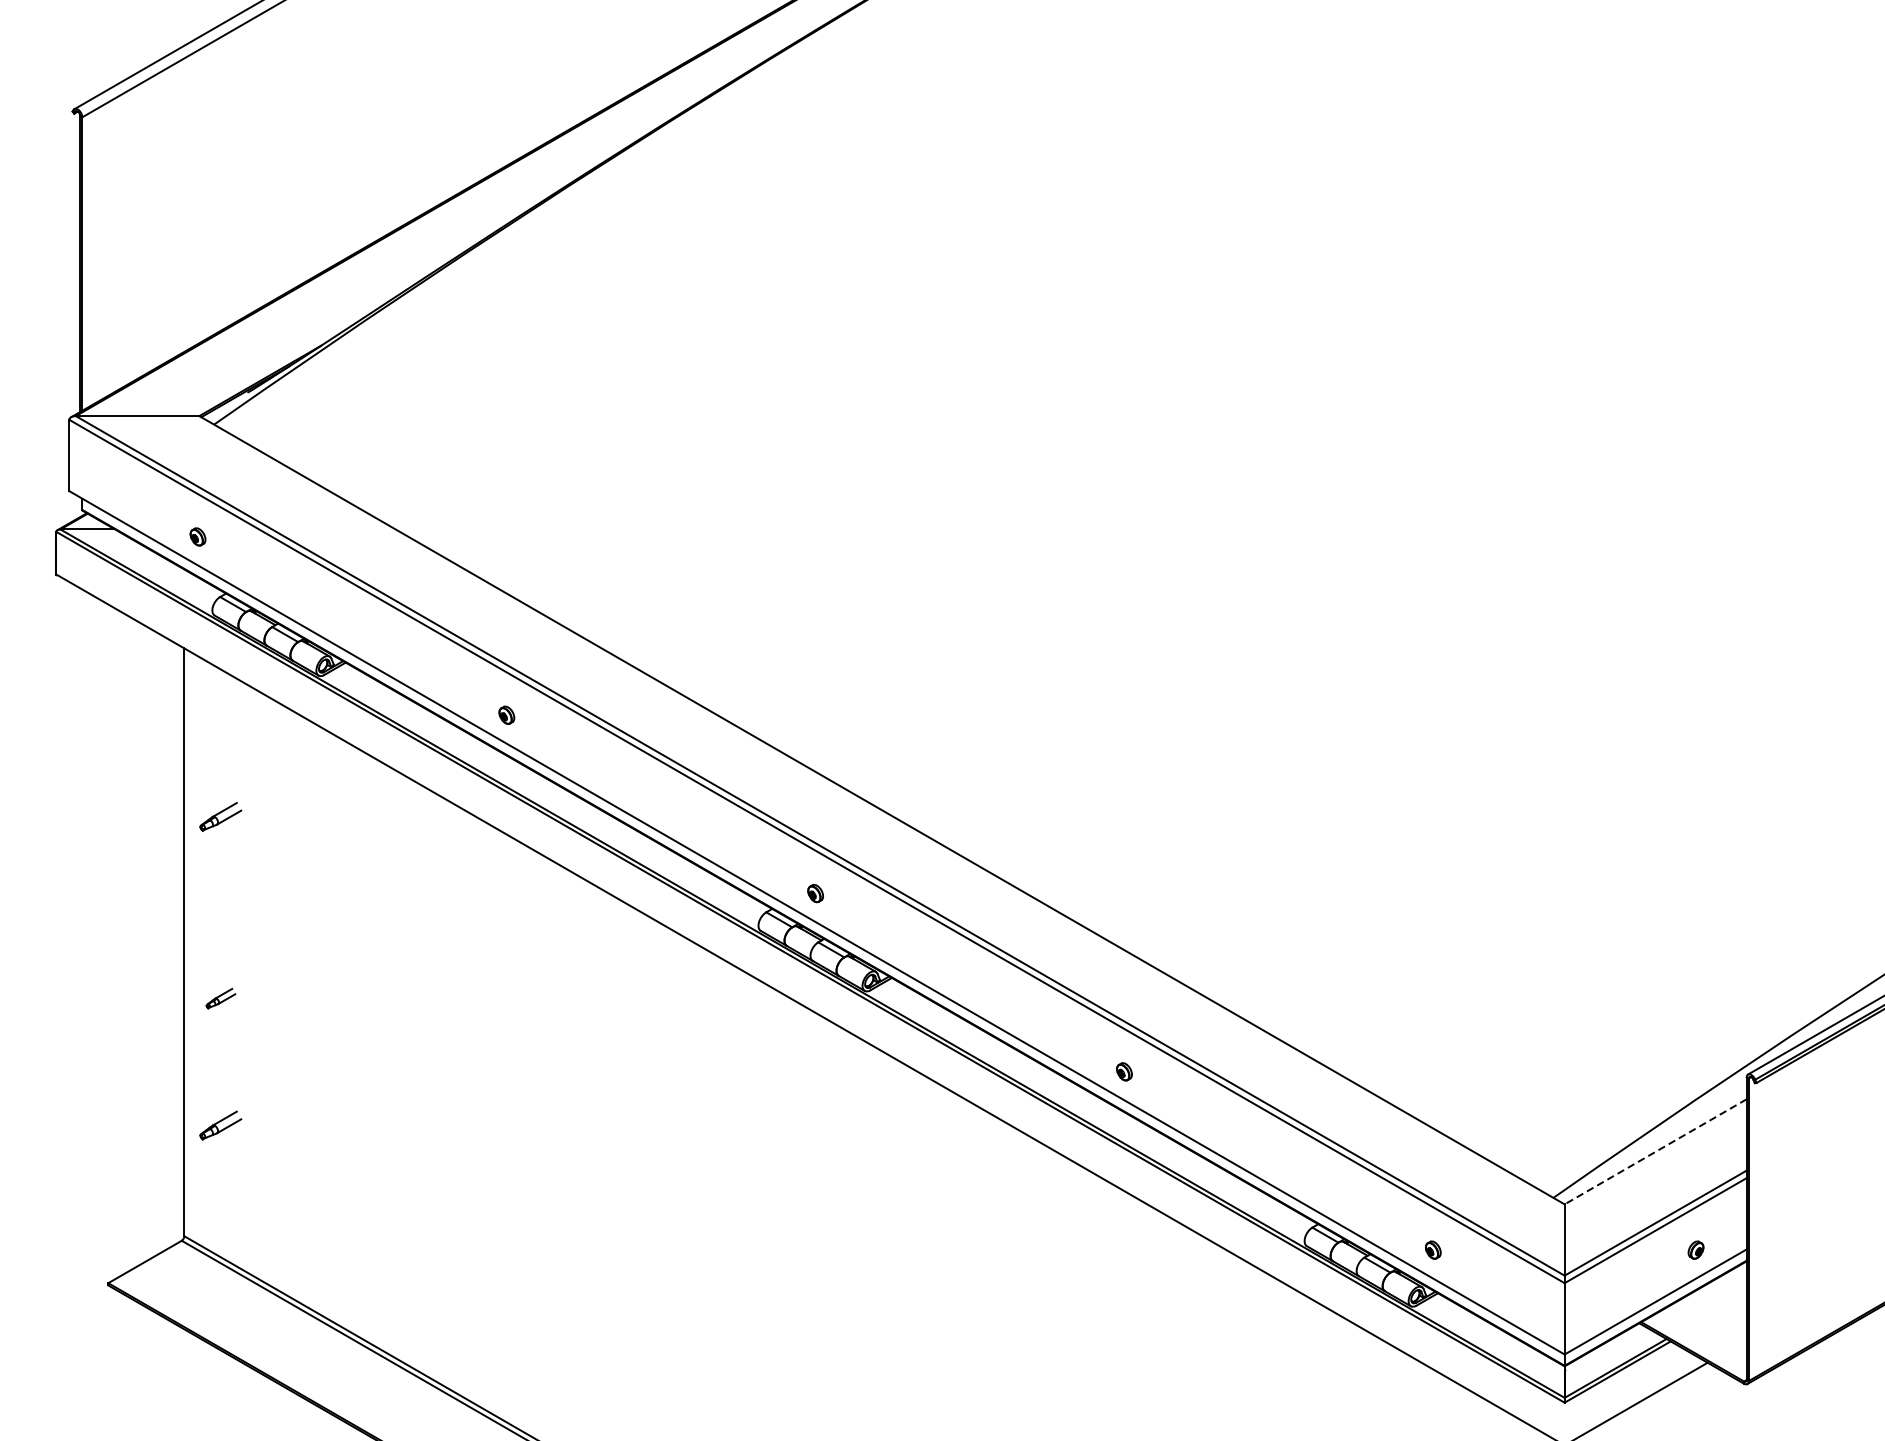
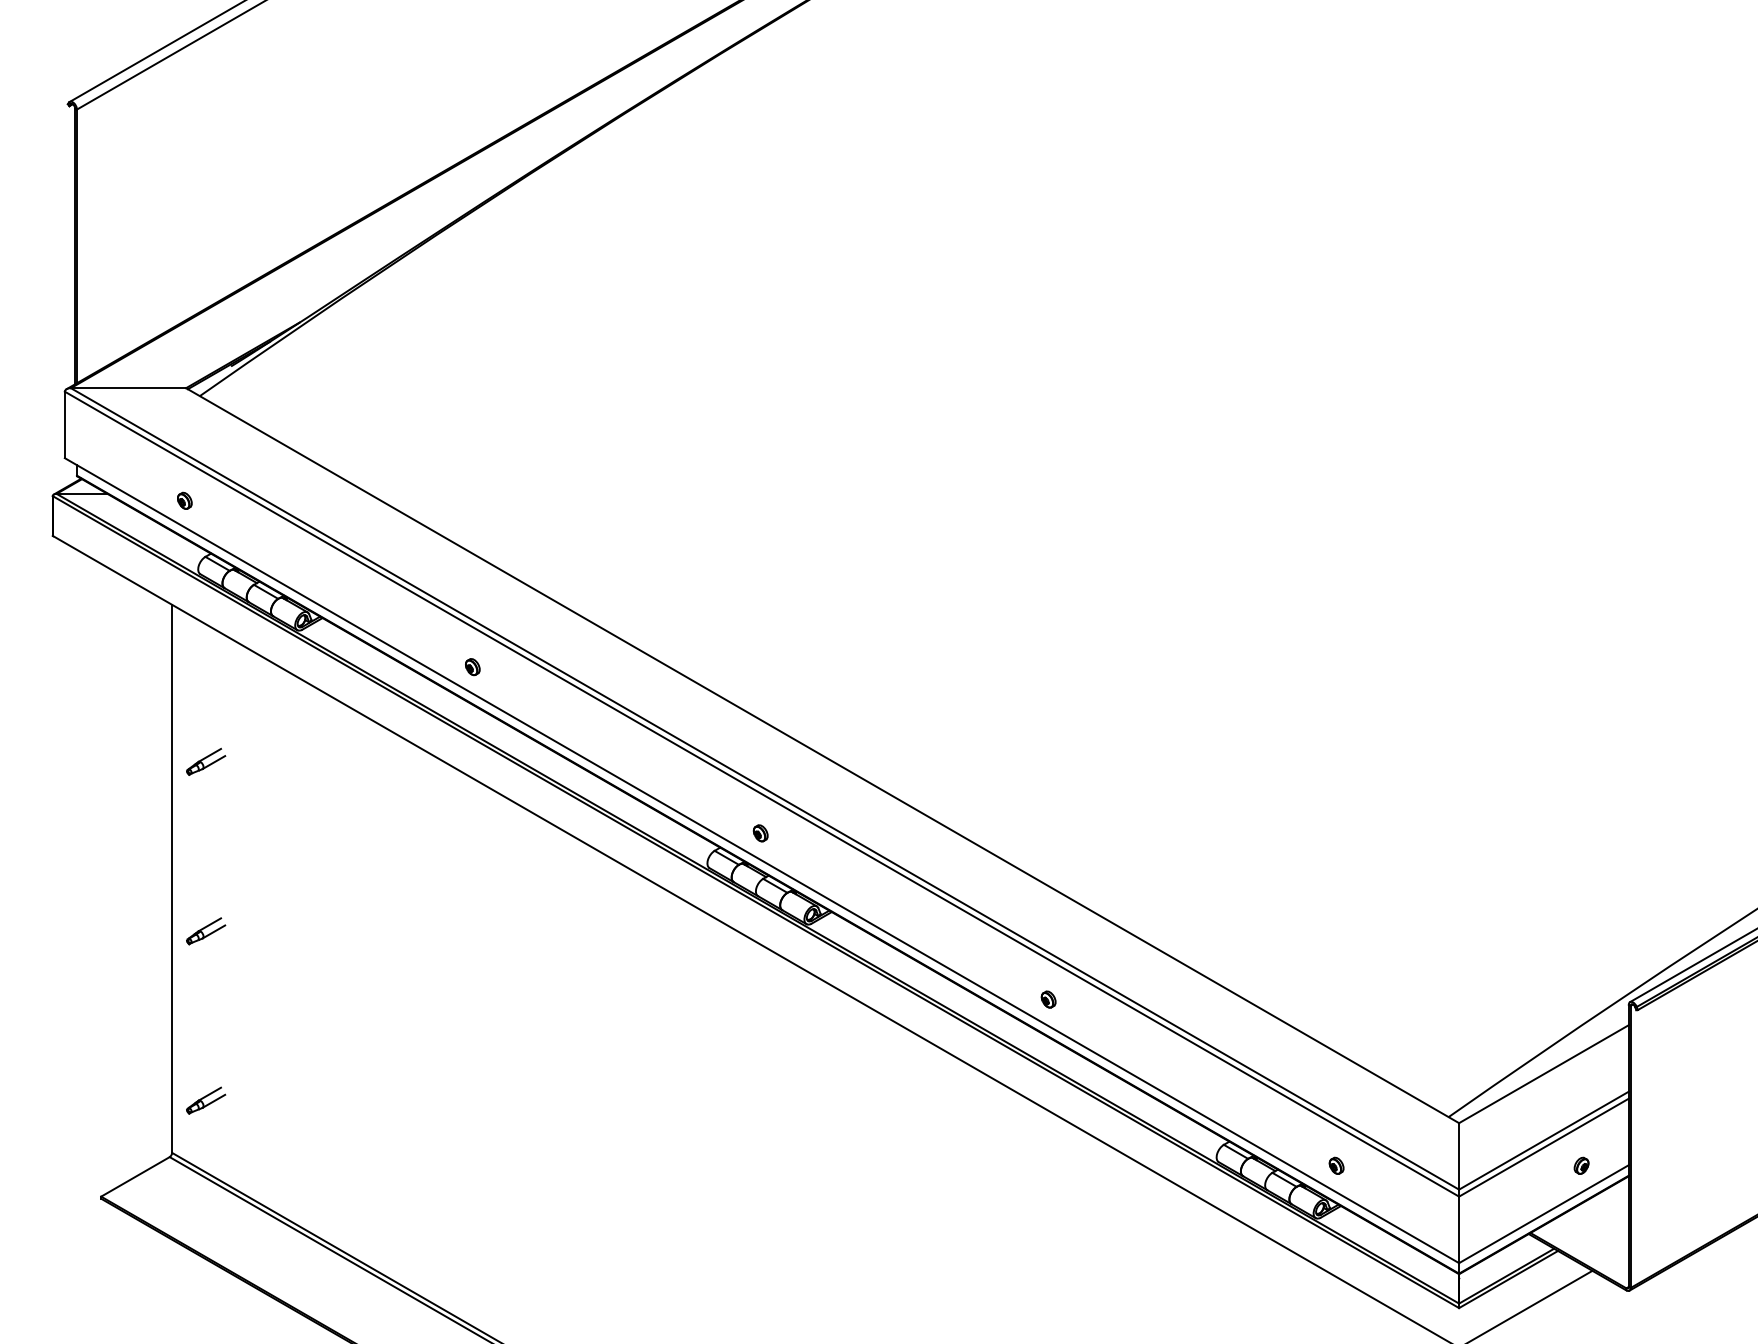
part: (221, 998) -> (206, 931), size x1.43
part: (221, 1125) -> (206, 1100), moved
line: (1655, 1152) -> (1543, 1074), dashed -> solid

